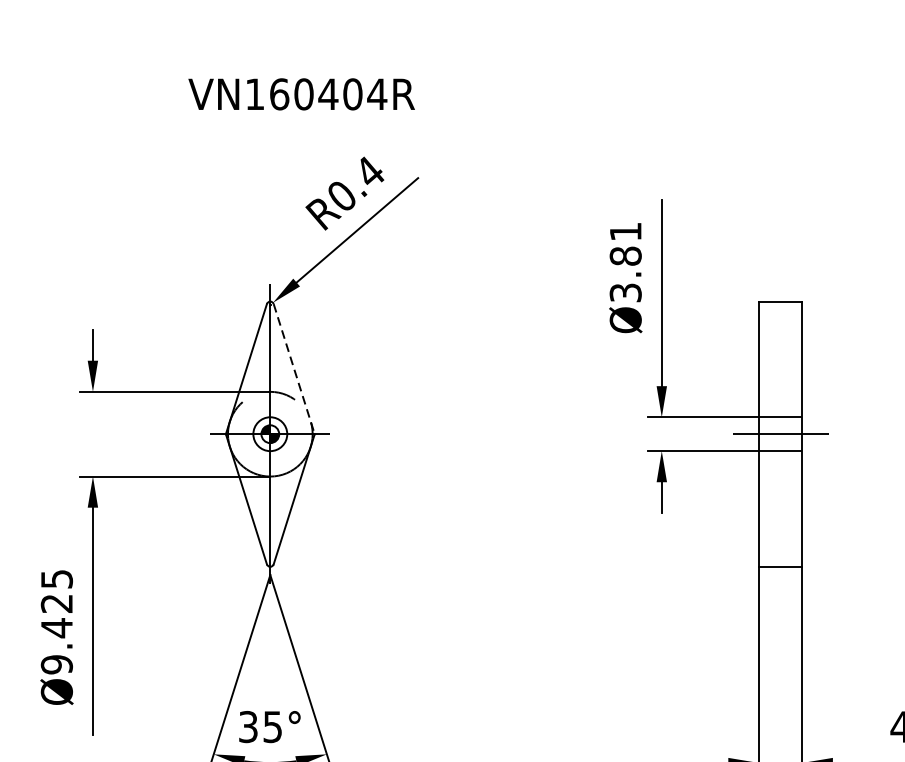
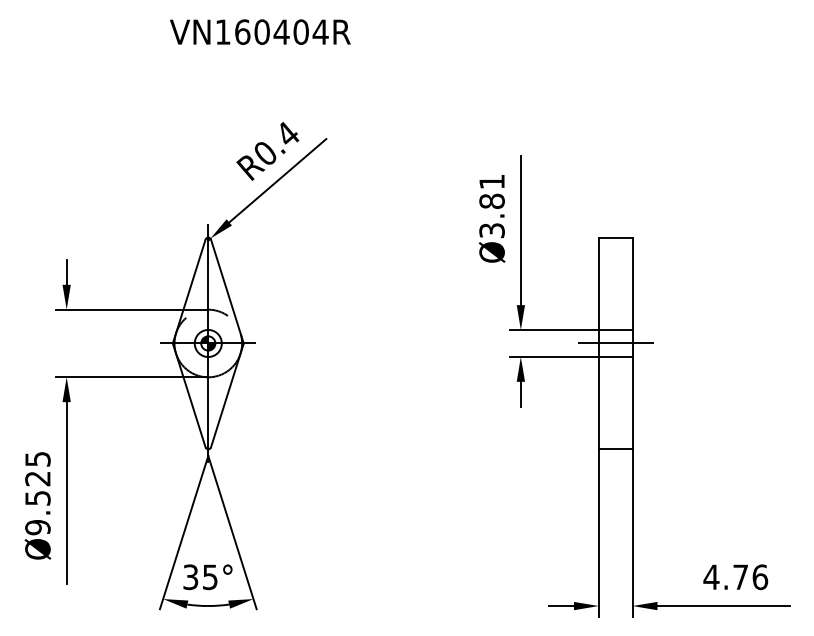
text: (301, 93) -> (260, 31), moved
line: (294, 369) -> (227, 291), dashed -> solid
text: (56, 628) -> (37, 498), Ø9.425 -> Ø9.525

